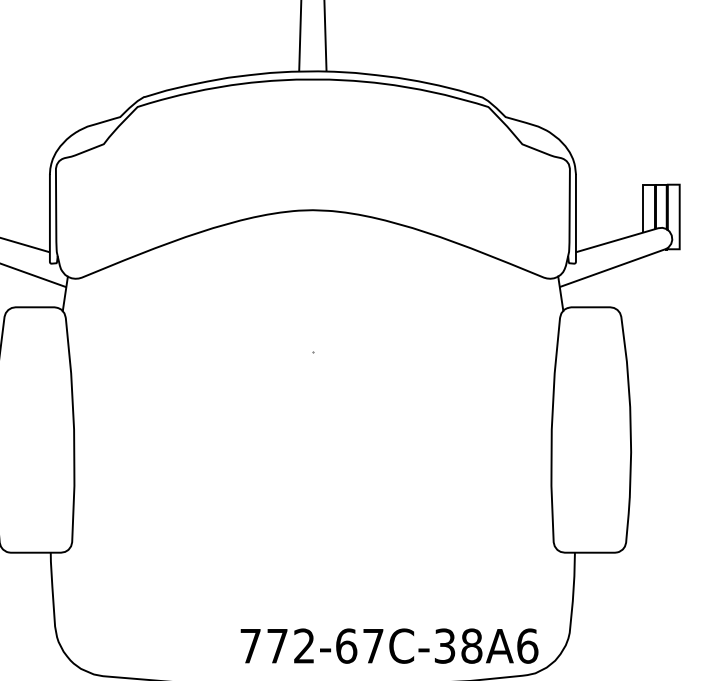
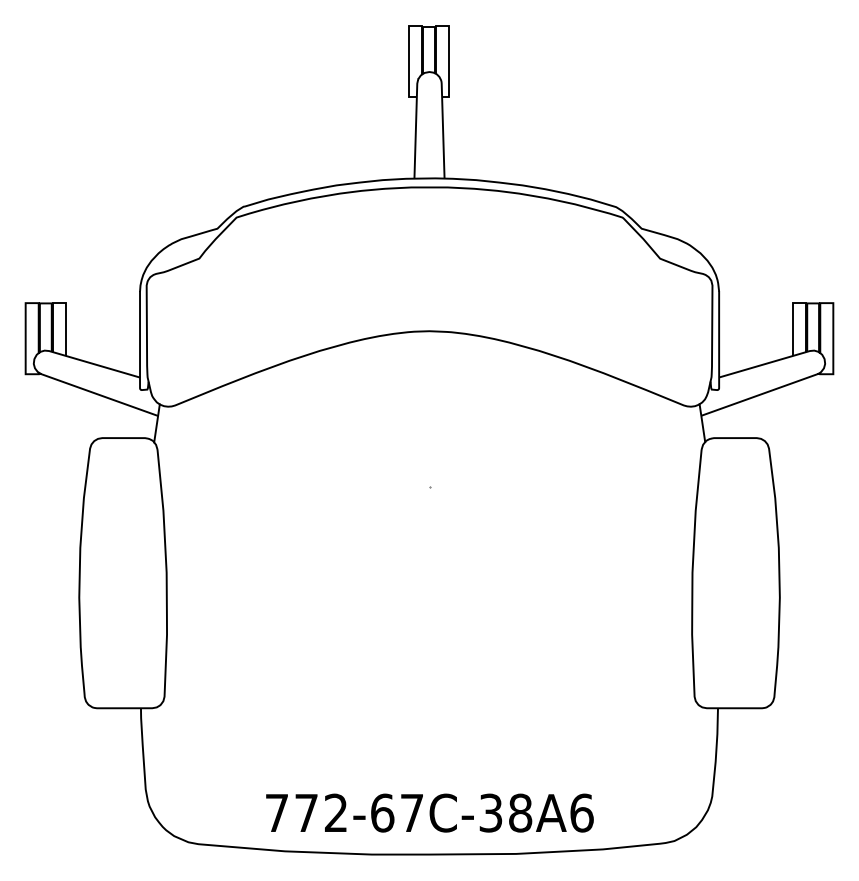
text: (389, 645) -> (429, 812), moved

